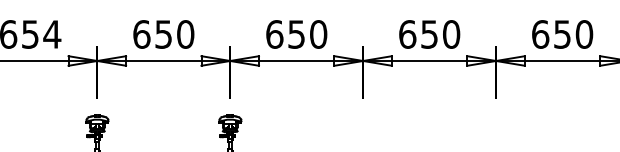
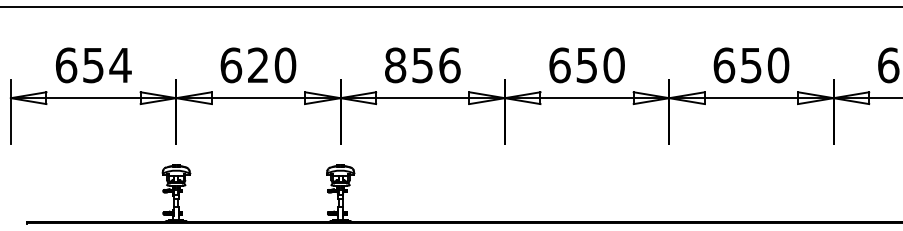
text: (163, 34) -> (258, 65), 650 -> 620
text: (296, 34) -> (422, 65), 650 -> 856

